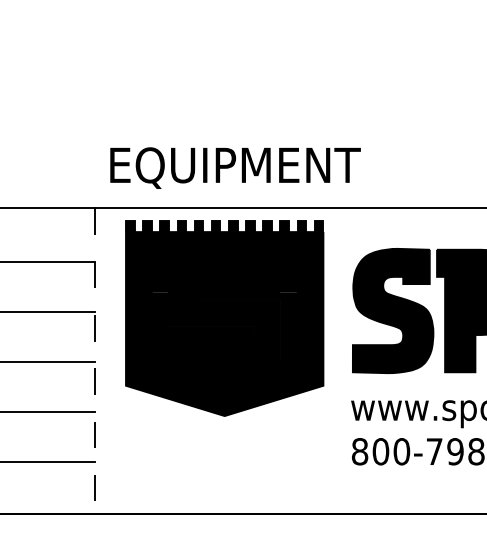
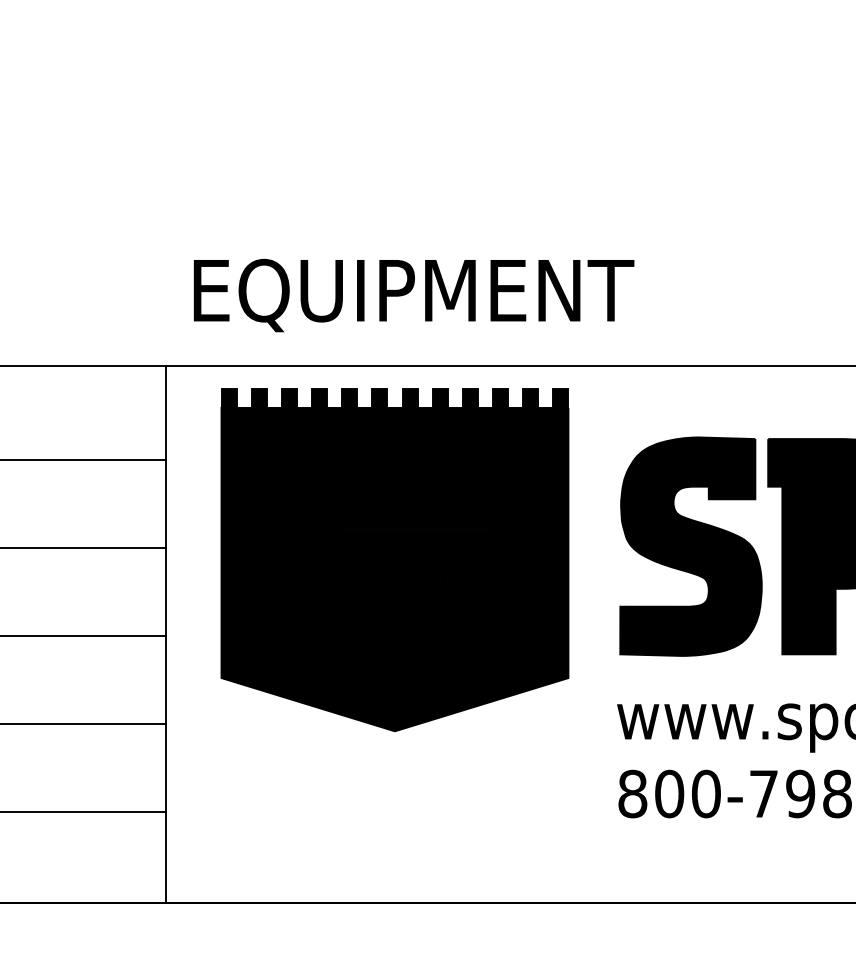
line: (94, 361) -> (166, 635), dashed -> solid

